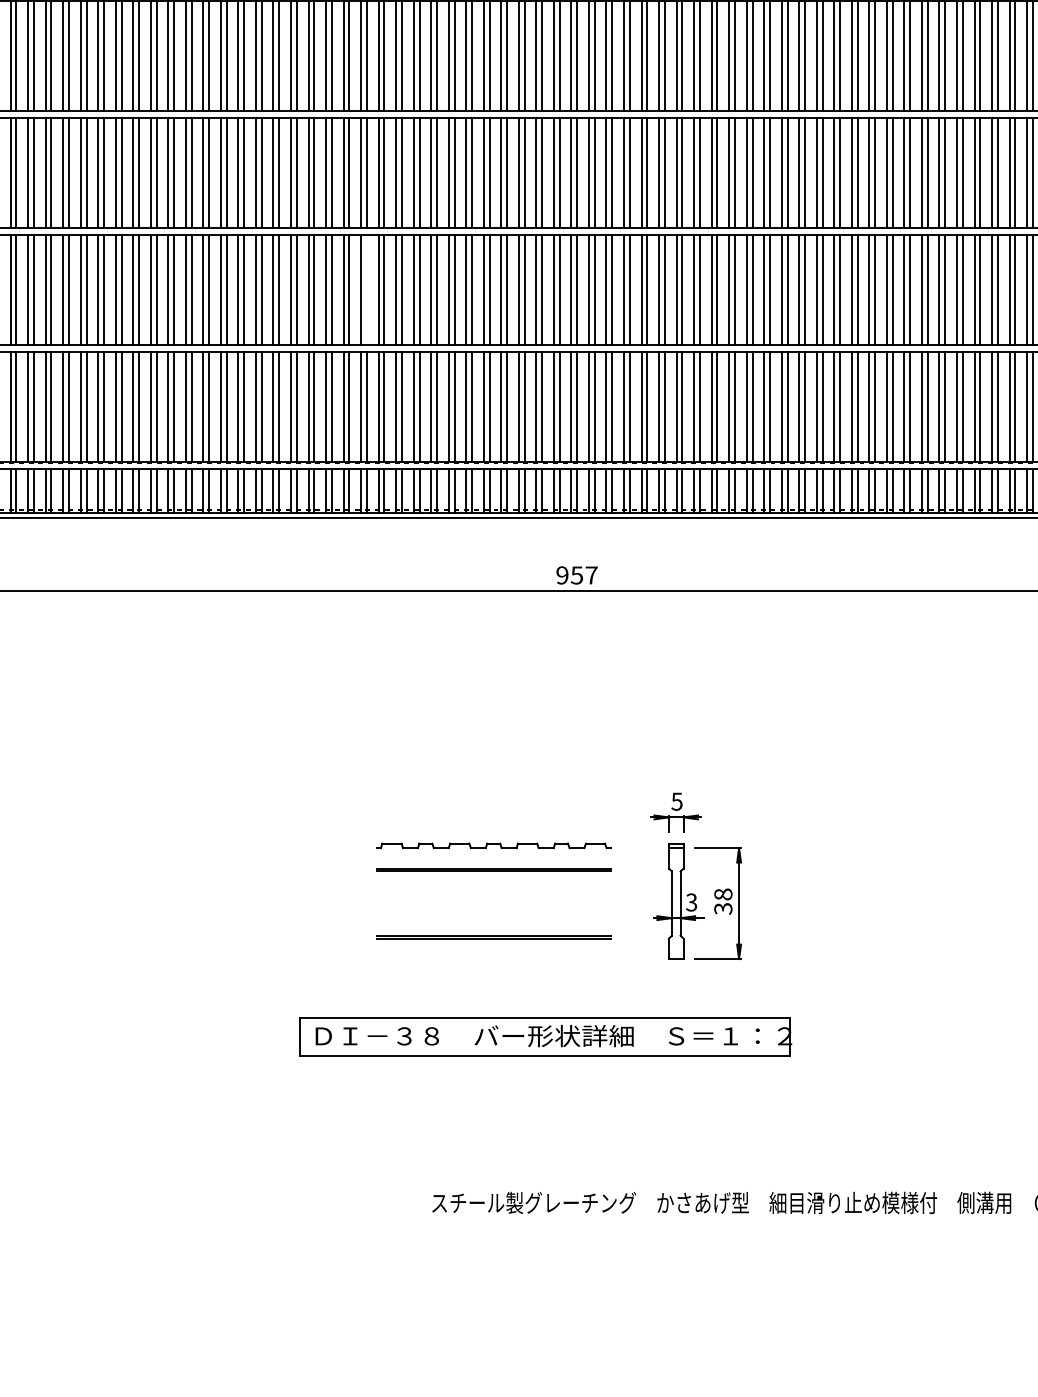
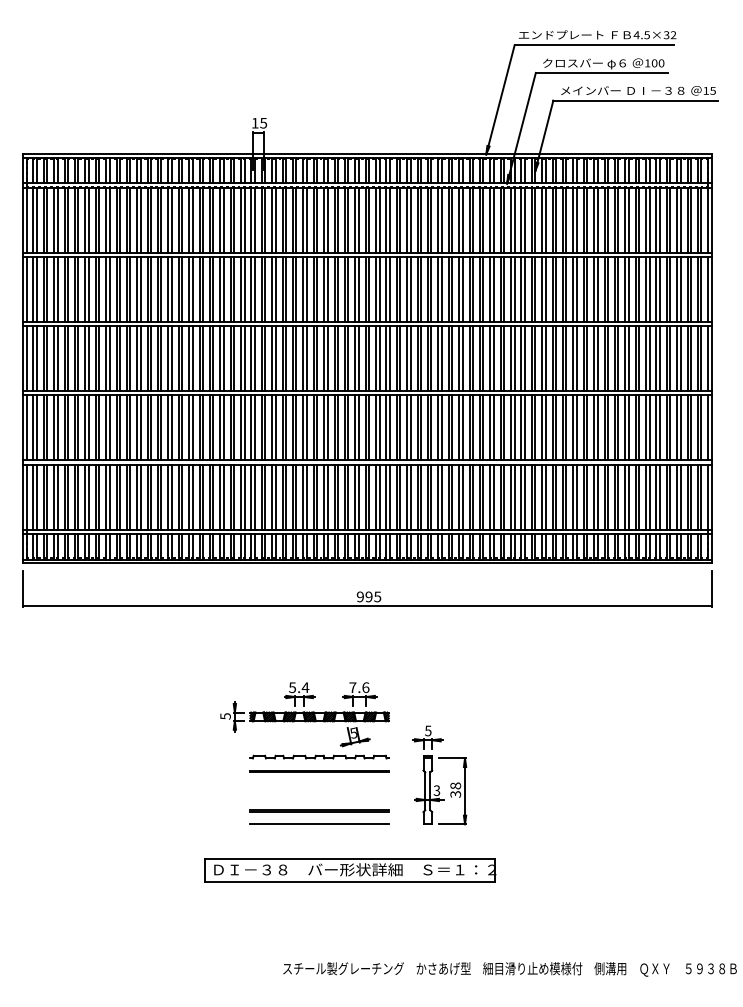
line: (366, 289) -> (244, 427), added
text: (584, 574) -> (373, 596), 957 -> 995
part: (468, 773) -> (304, 714), added
line: (493, 957) -> (319, 823), added

